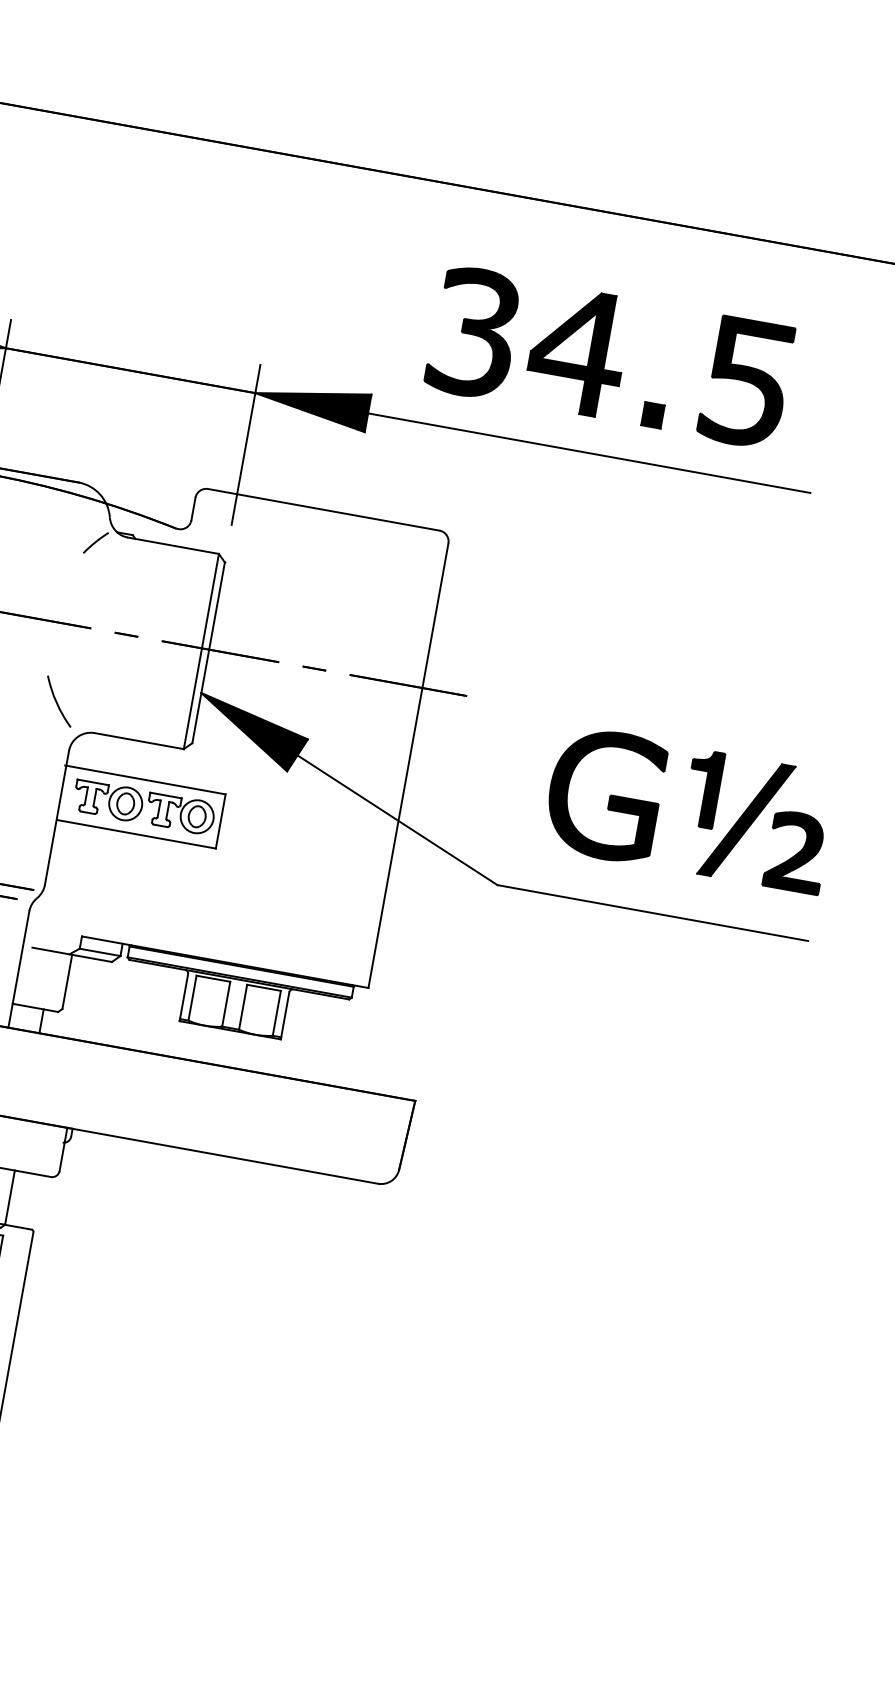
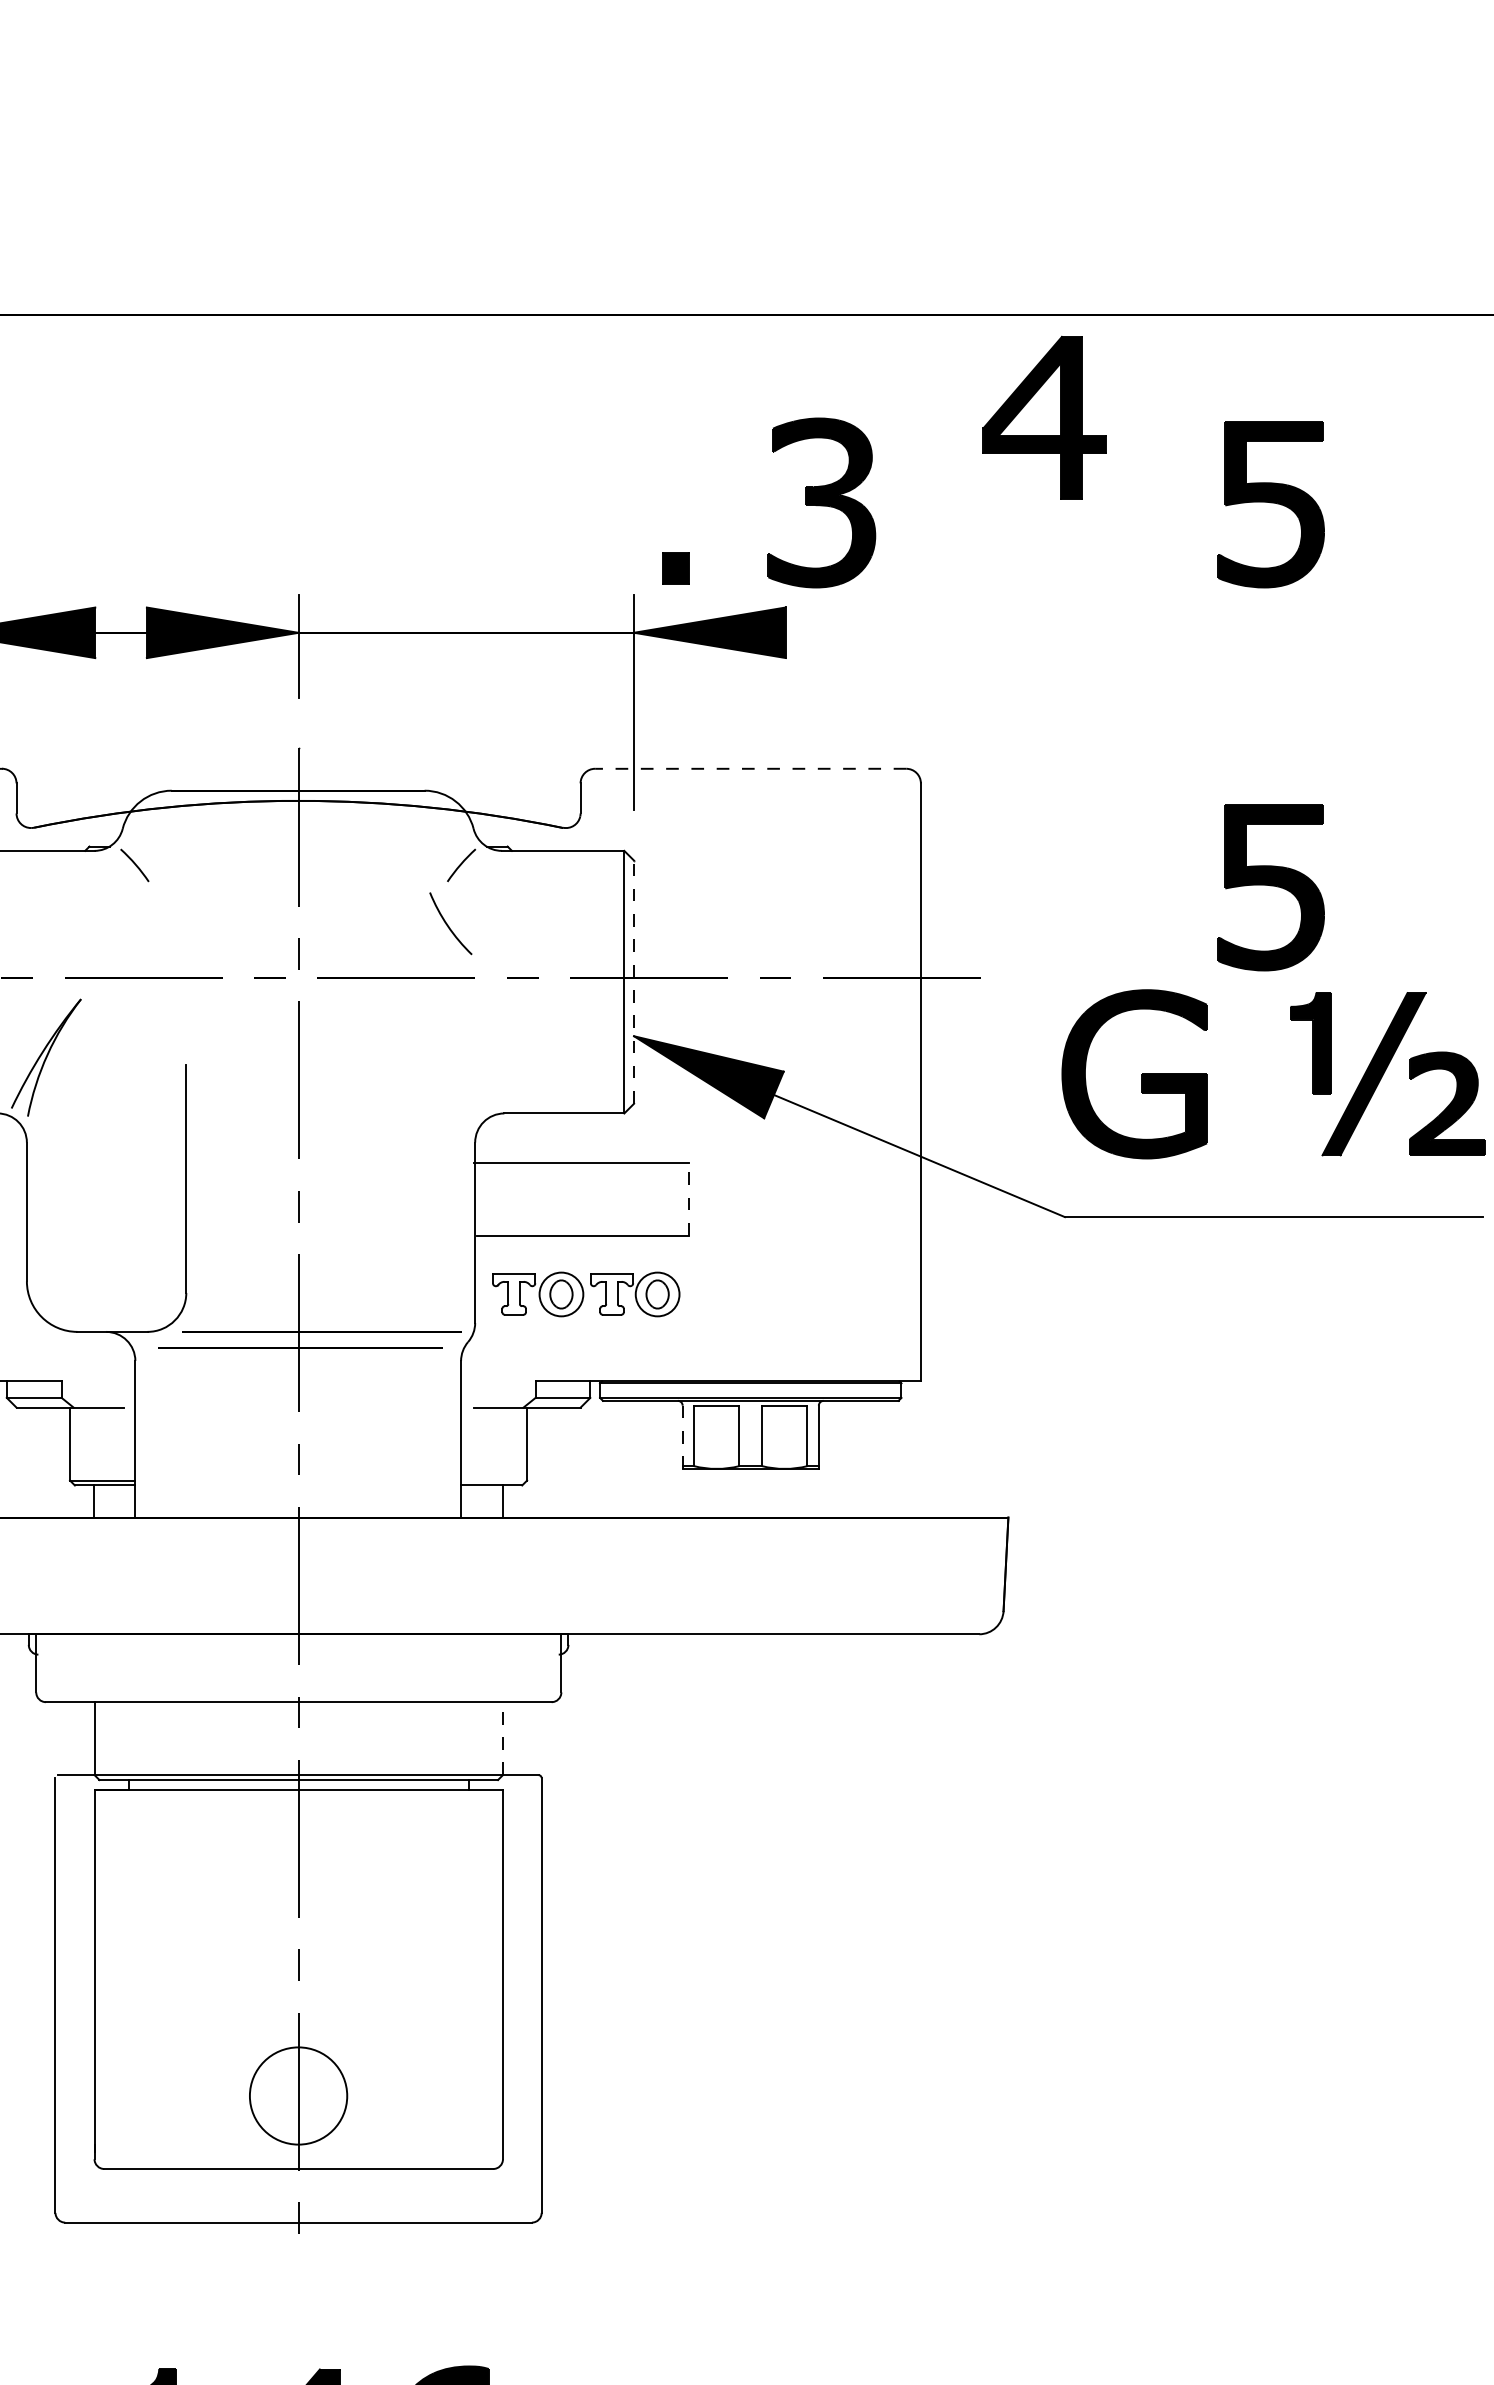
part: (473, 332) -> (821, 502), moved
part: (577, 351) -> (1044, 417), moved
part: (652, 415) -> (675, 568), moved
line: (588, 452) -> (1082, 632), removed
line: (323, 509) -> (750, 768), solid -> dashed
line: (208, 653) -> (634, 982), solid -> dashed
part: (694, 667) -> (1270, 887), added
curve: (57, 702) -> (448, 925), moved
part: (609, 795) -> (1141, 1074), moved
part: (144, 807) -> (586, 1294), moved
line: (220, 821) -> (689, 1198), solid -> dashed
line: (183, 997) -> (682, 1437), solid -> dashed
line: (9, 1197) -> (502, 1738), solid -> dashed

